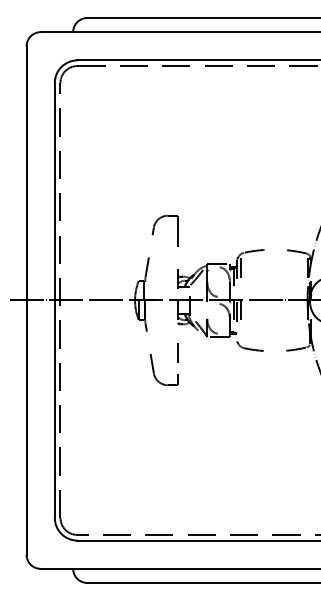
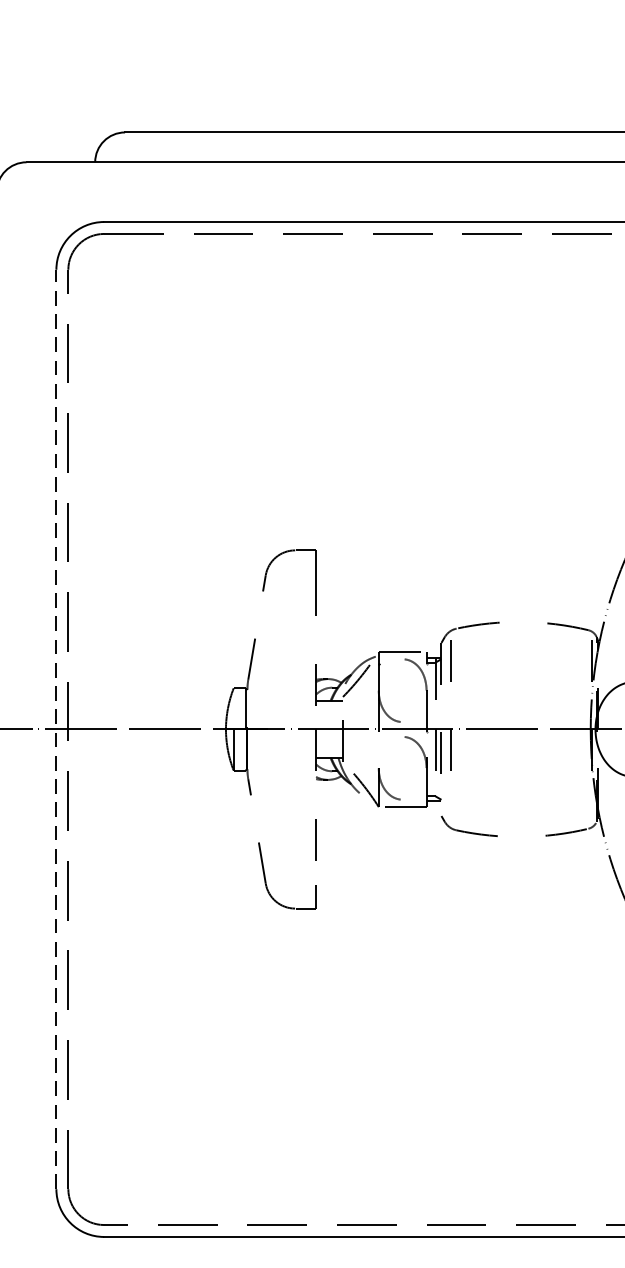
line: (54, 300) -> (55, 729), solid -> dashed

